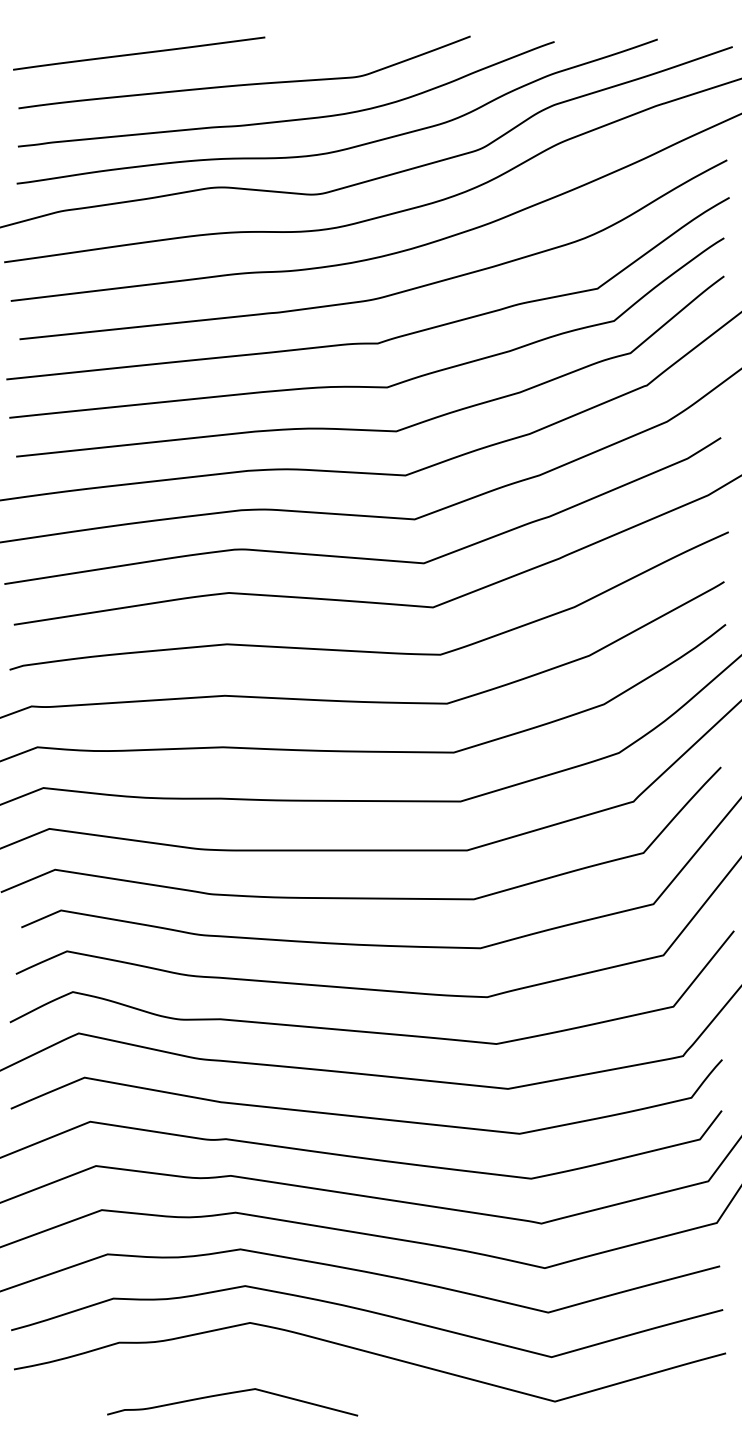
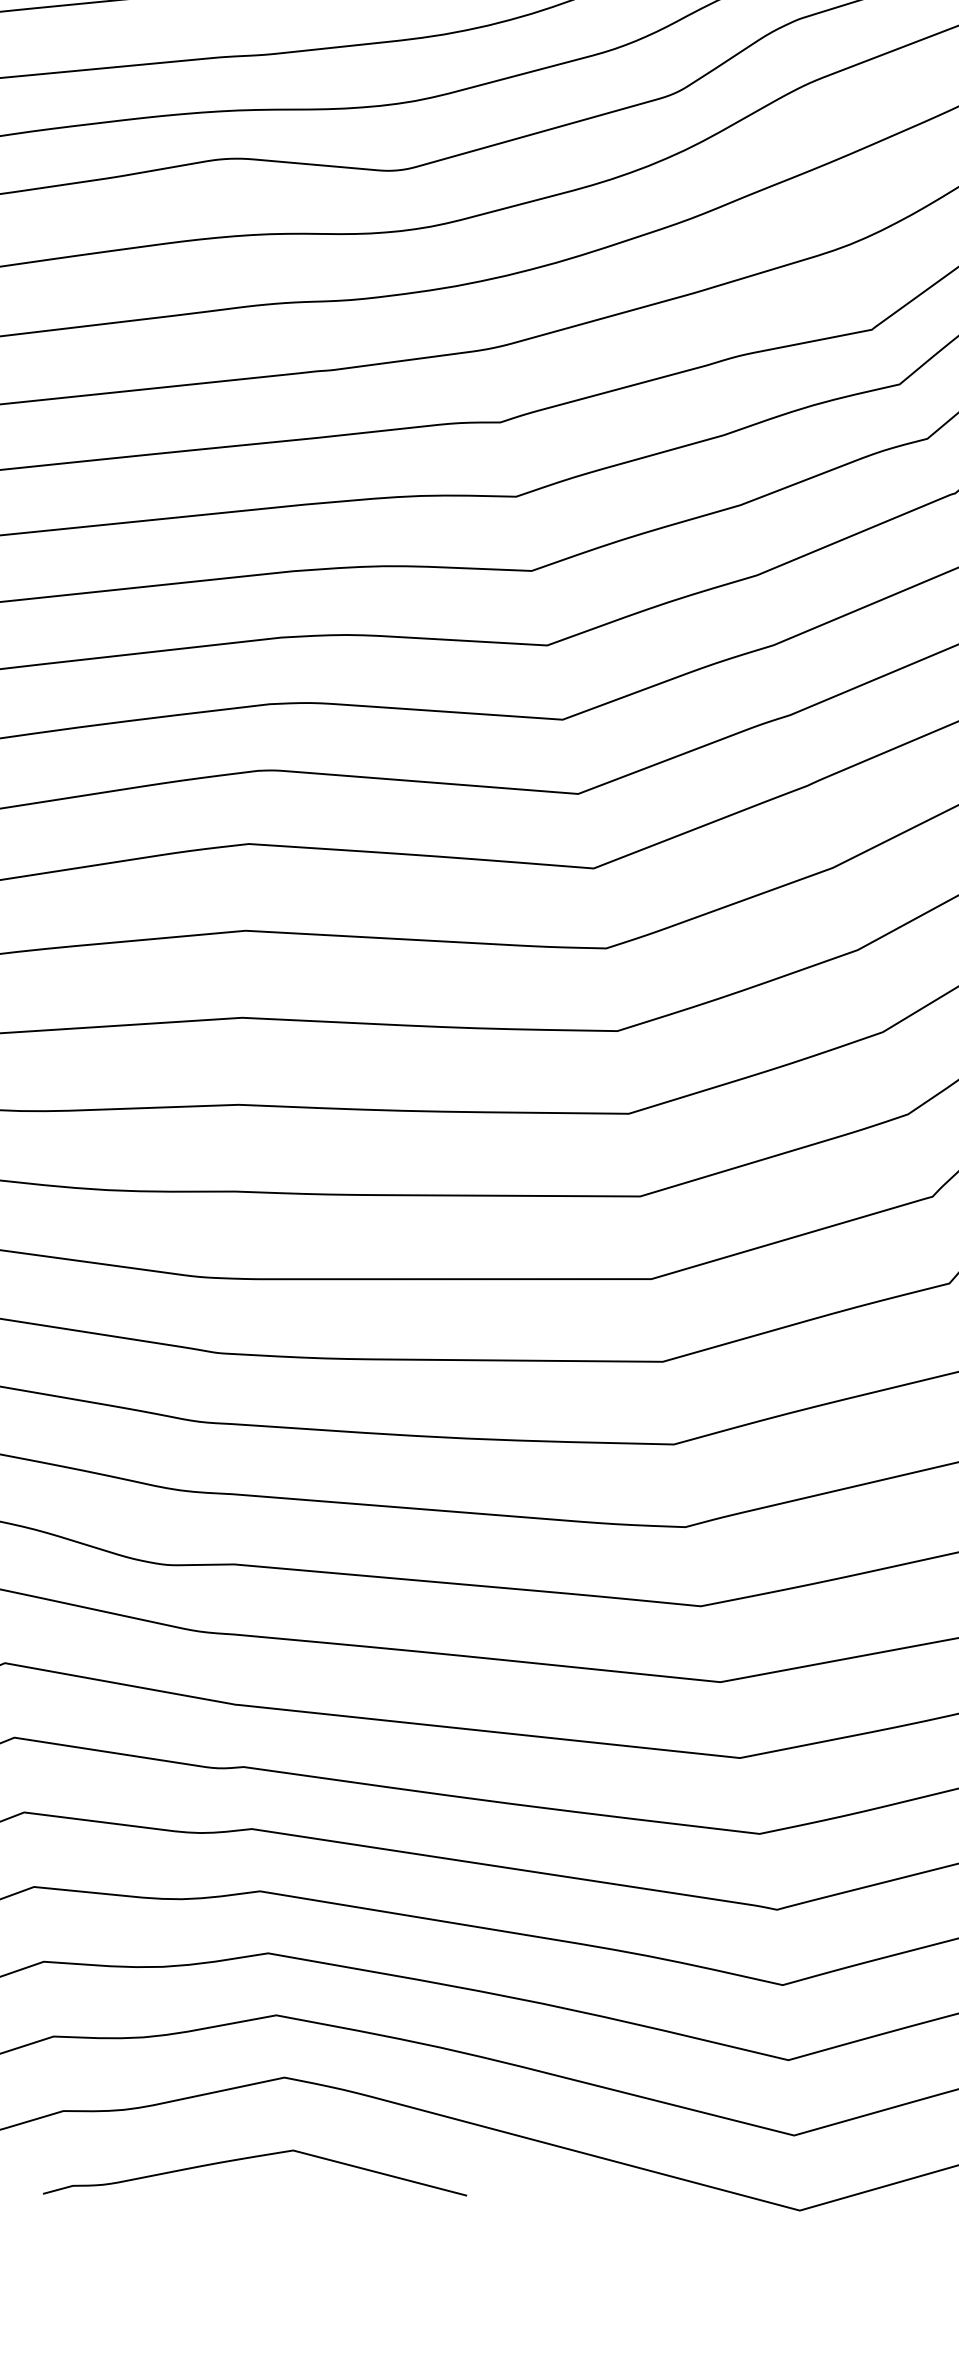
curve: (229, 1394) -> (249, 2159), moved

